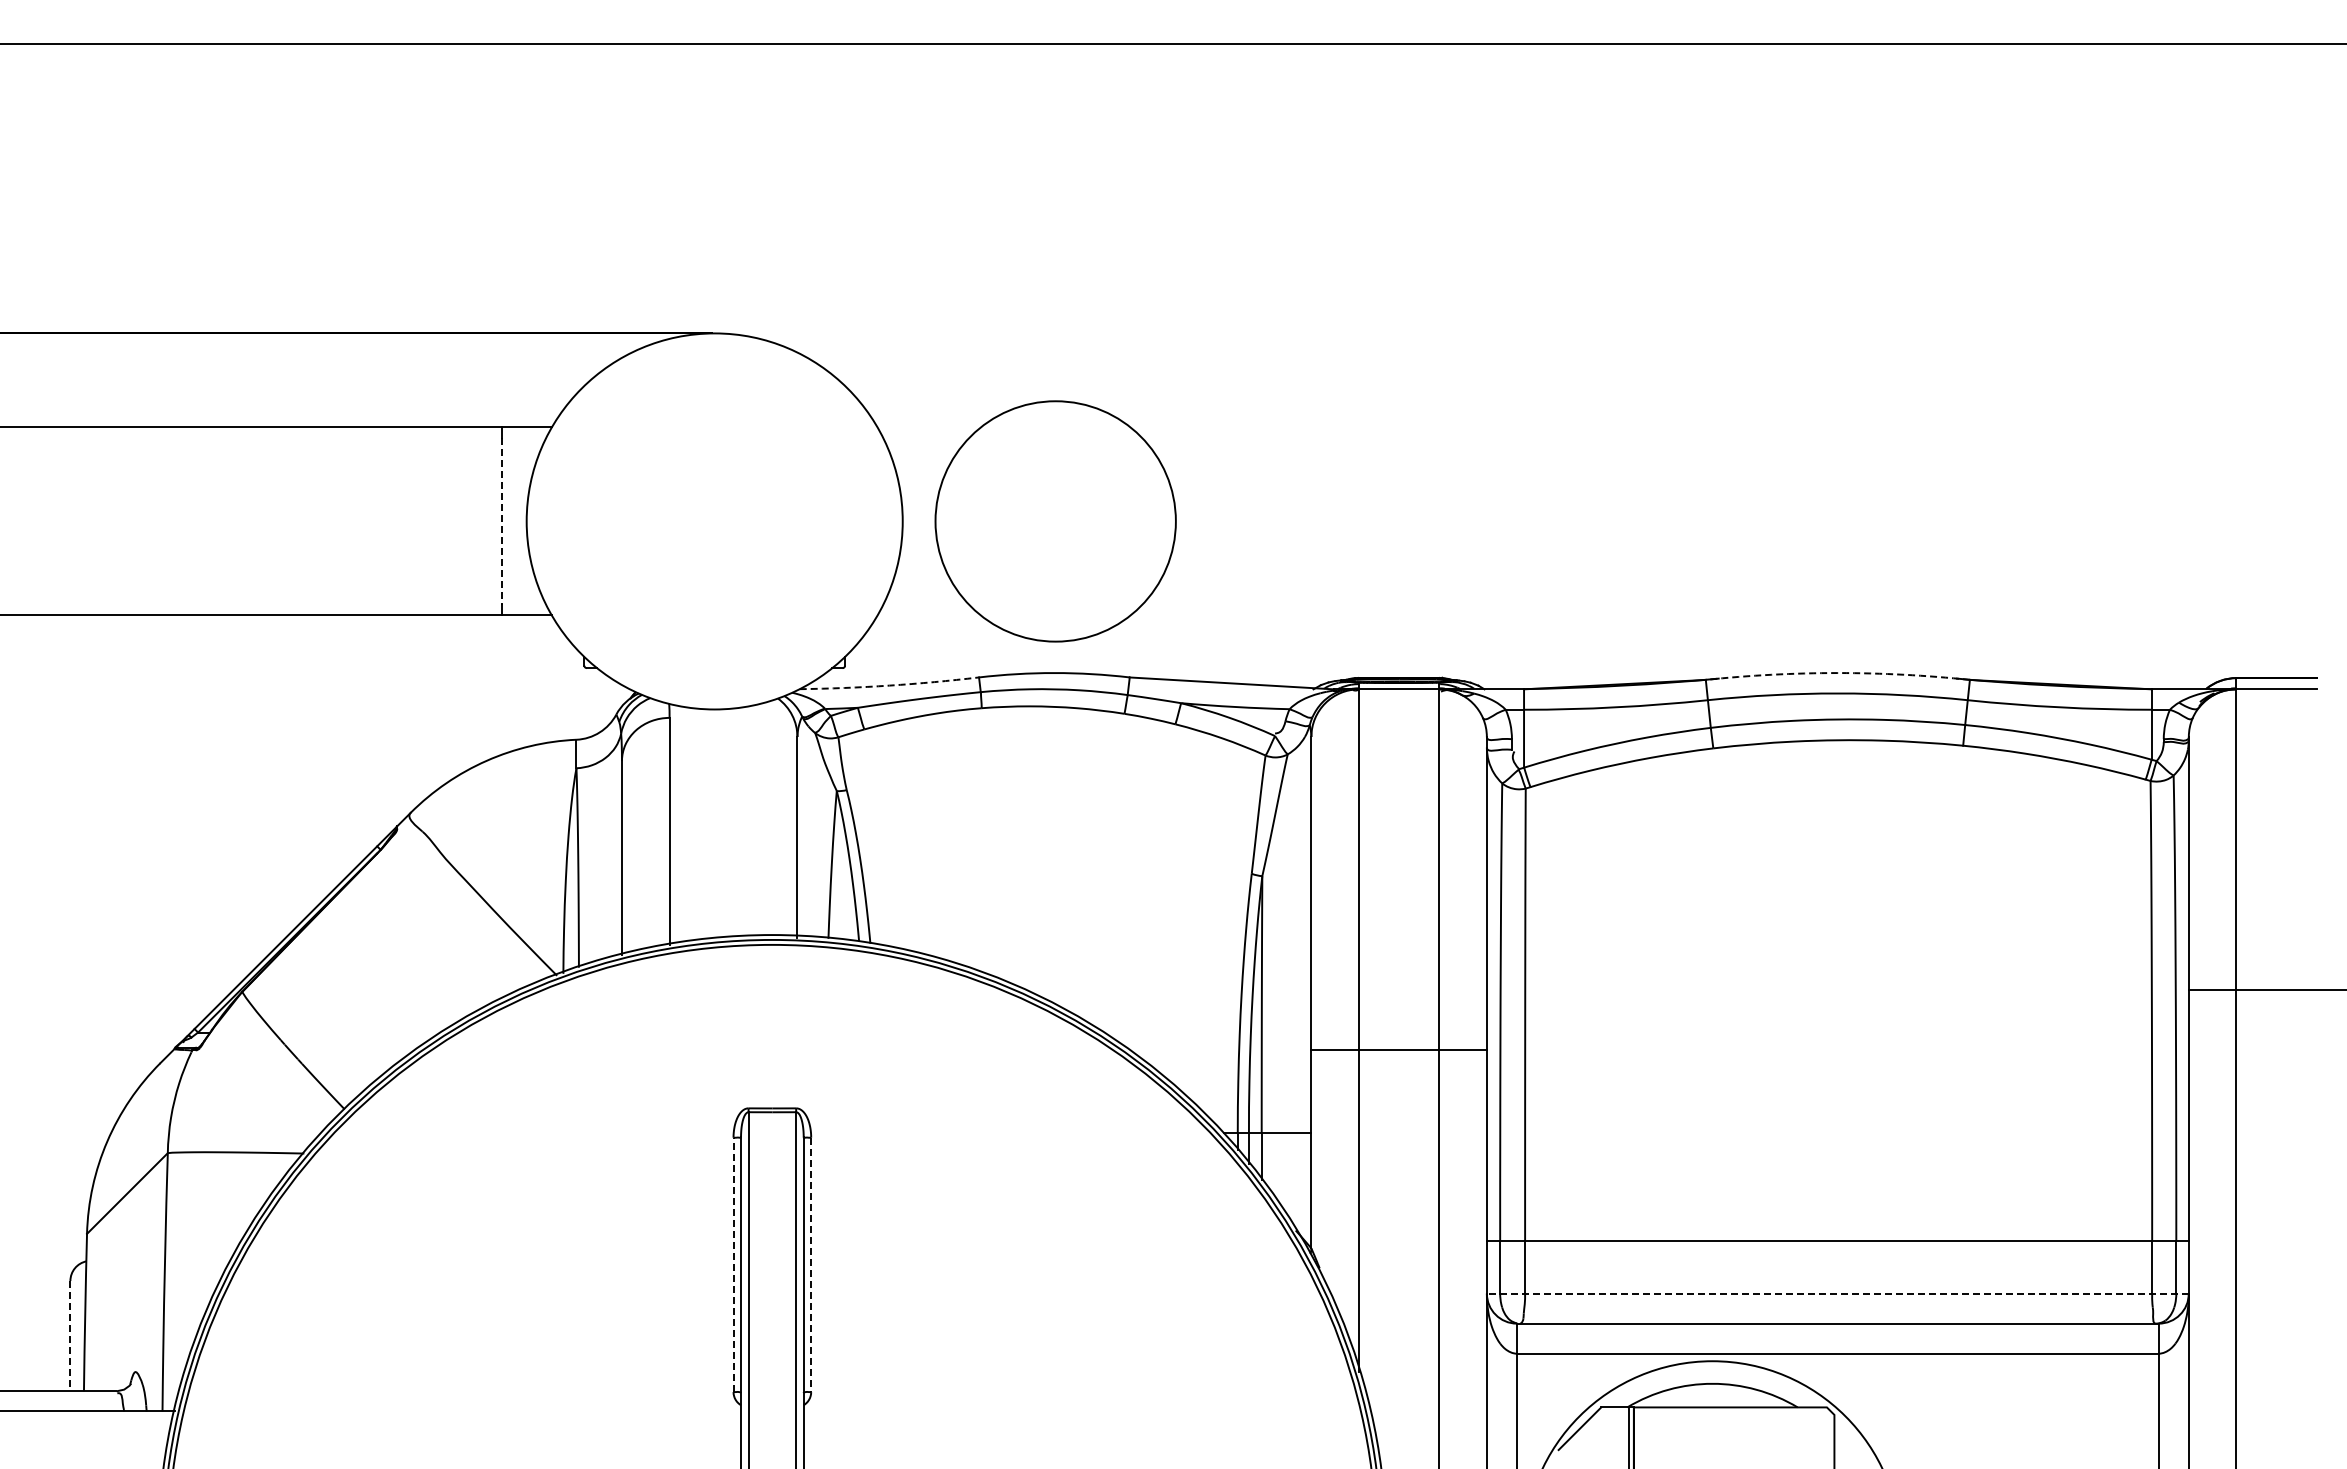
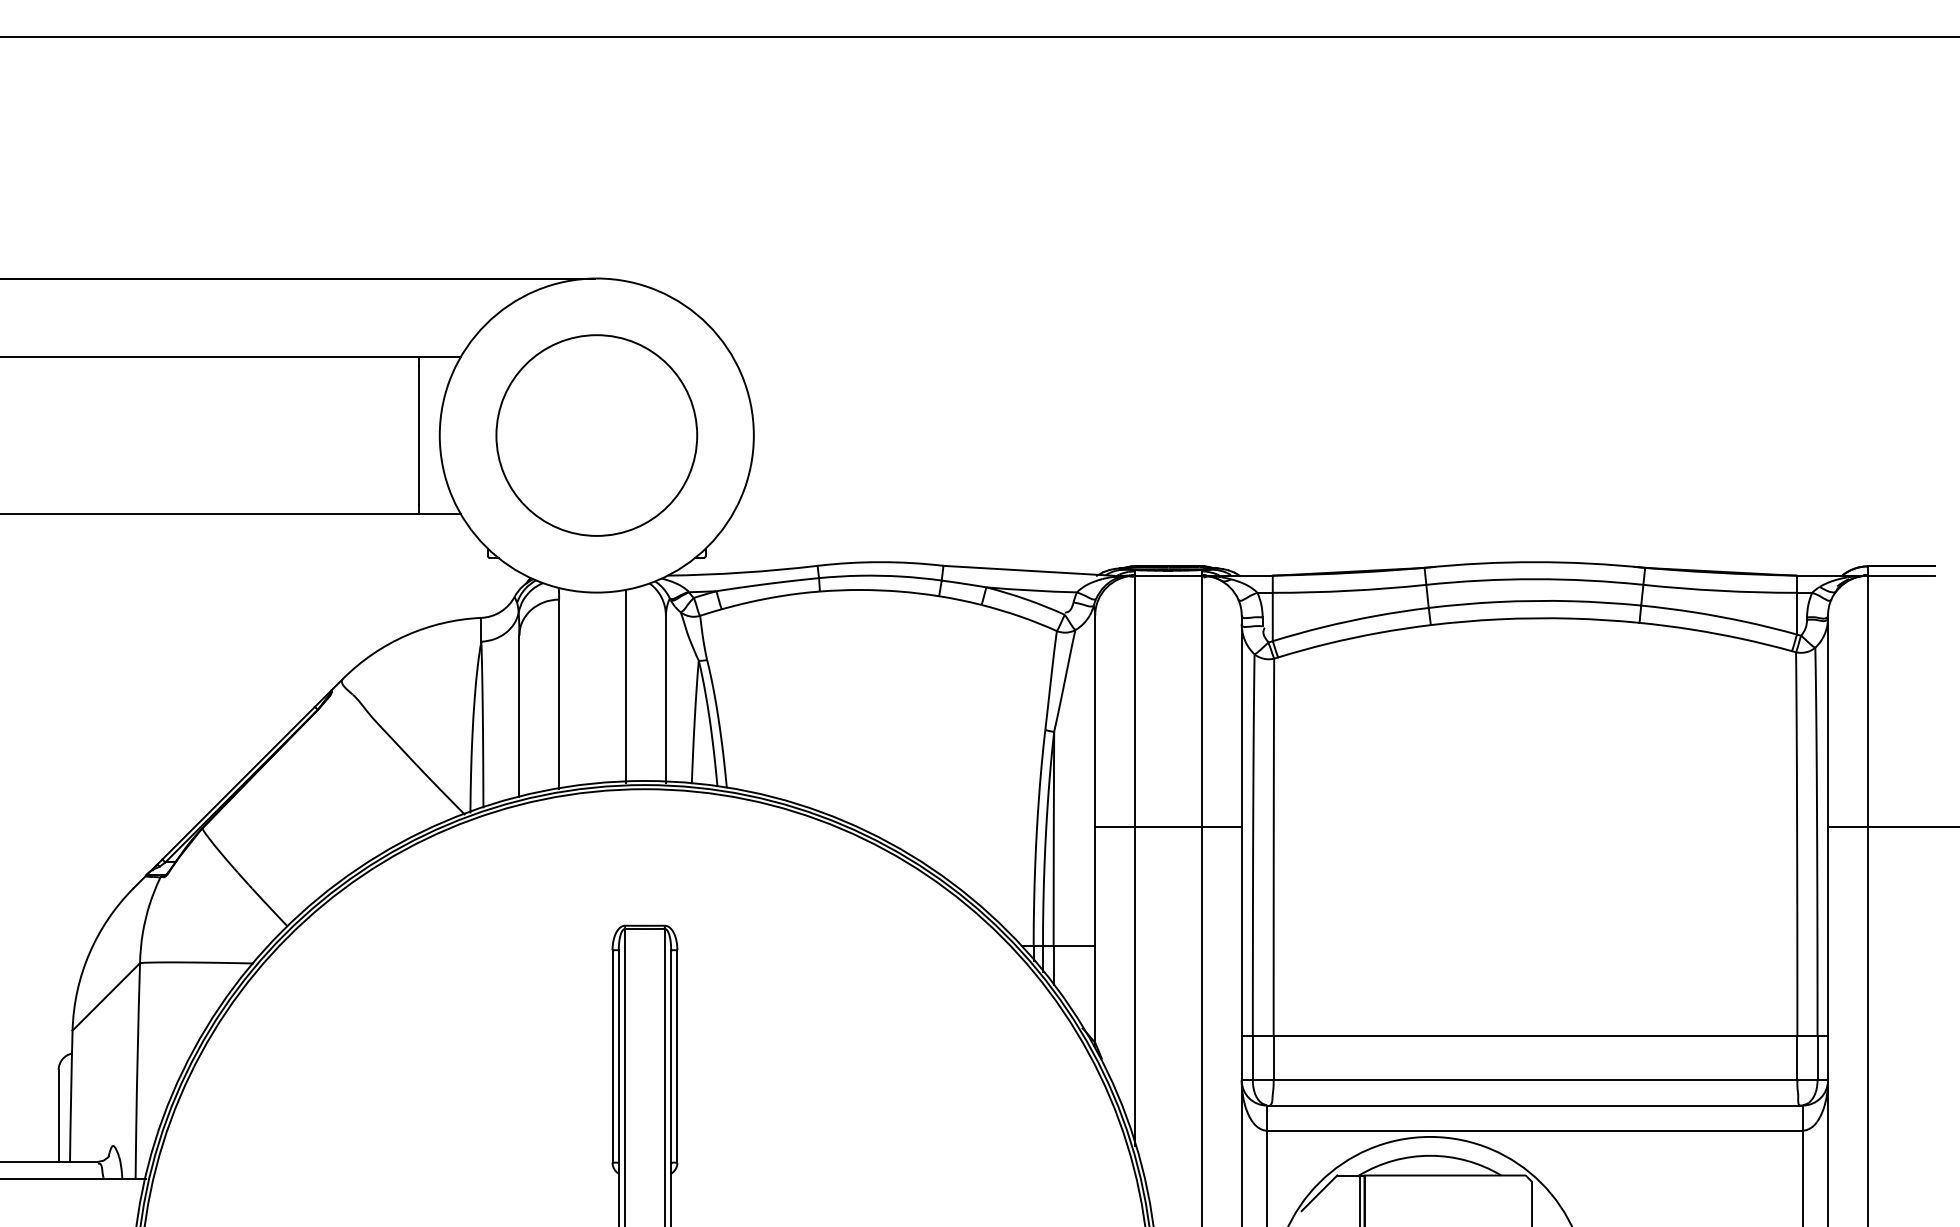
line: (501, 521) -> (418, 435), dashed -> solid
circle: (1055, 521) -> (596, 435), moved
arc: (1837, 673) -> (1534, 562), dashed -> solid
arc: (889, 685) -> (742, 572), dashed -> solid
line: (749, 821) -> (625, 686), added
line: (1398, 1050) -> (1167, 827), moved
line: (733, 1264) -> (612, 1056), dashed -> solid
line: (811, 1265) -> (677, 1056), dashed -> solid
line: (1837, 1293) -> (1534, 1080), dashed -> solid
line: (70, 1336) -> (58, 1116), dashed -> solid

